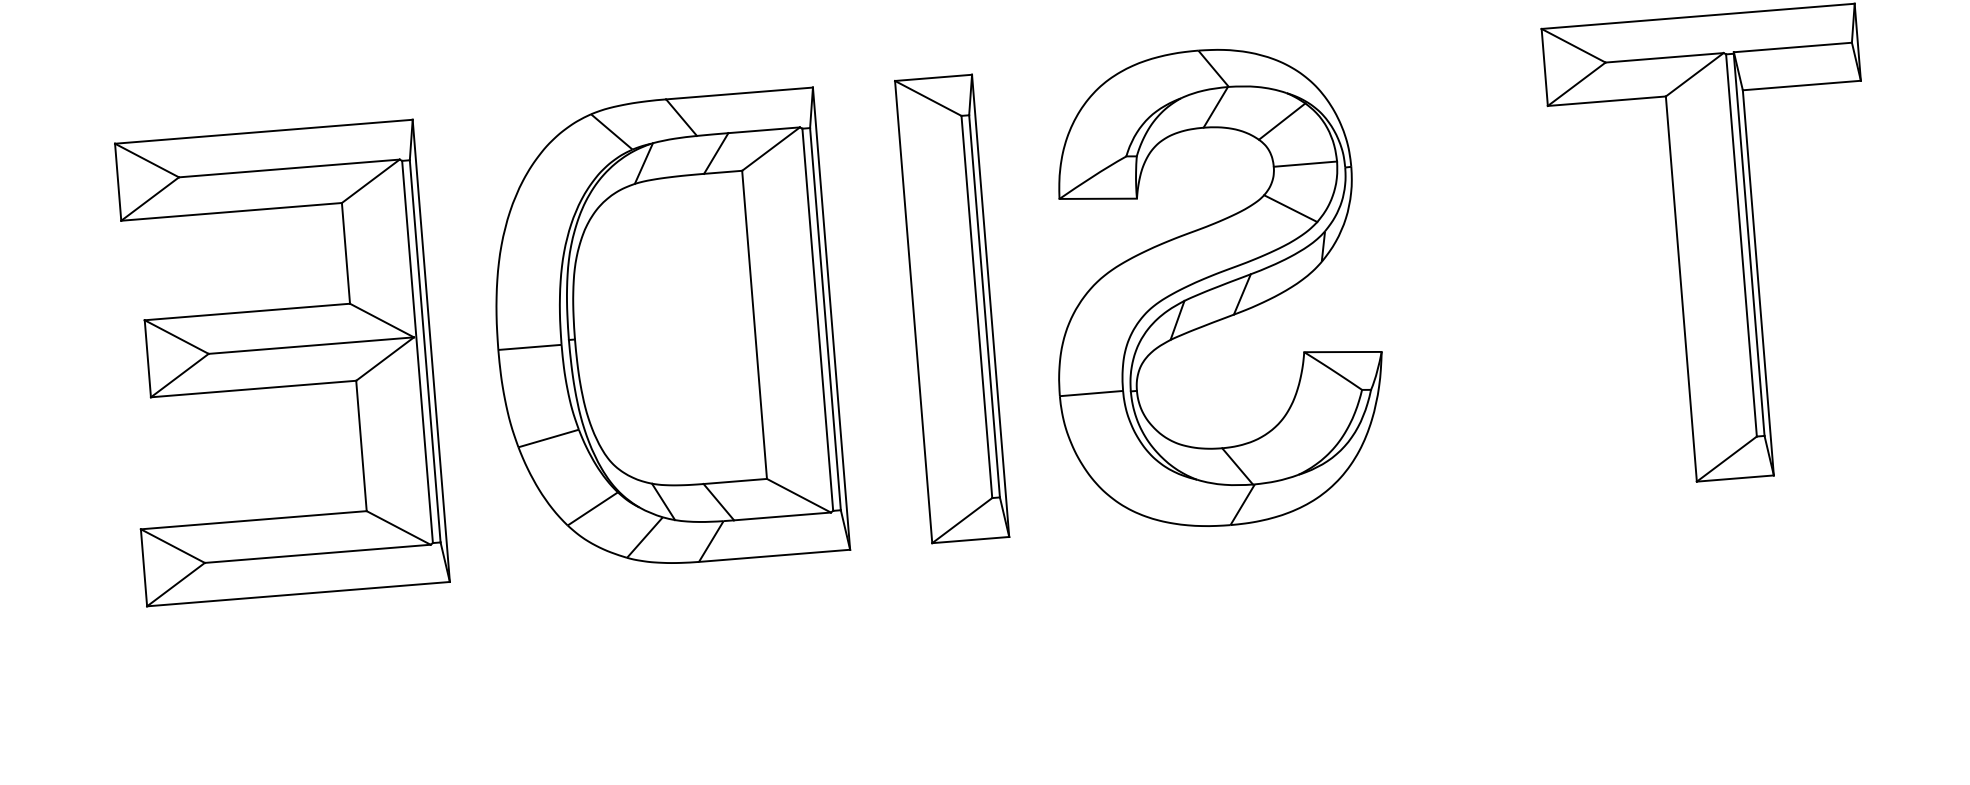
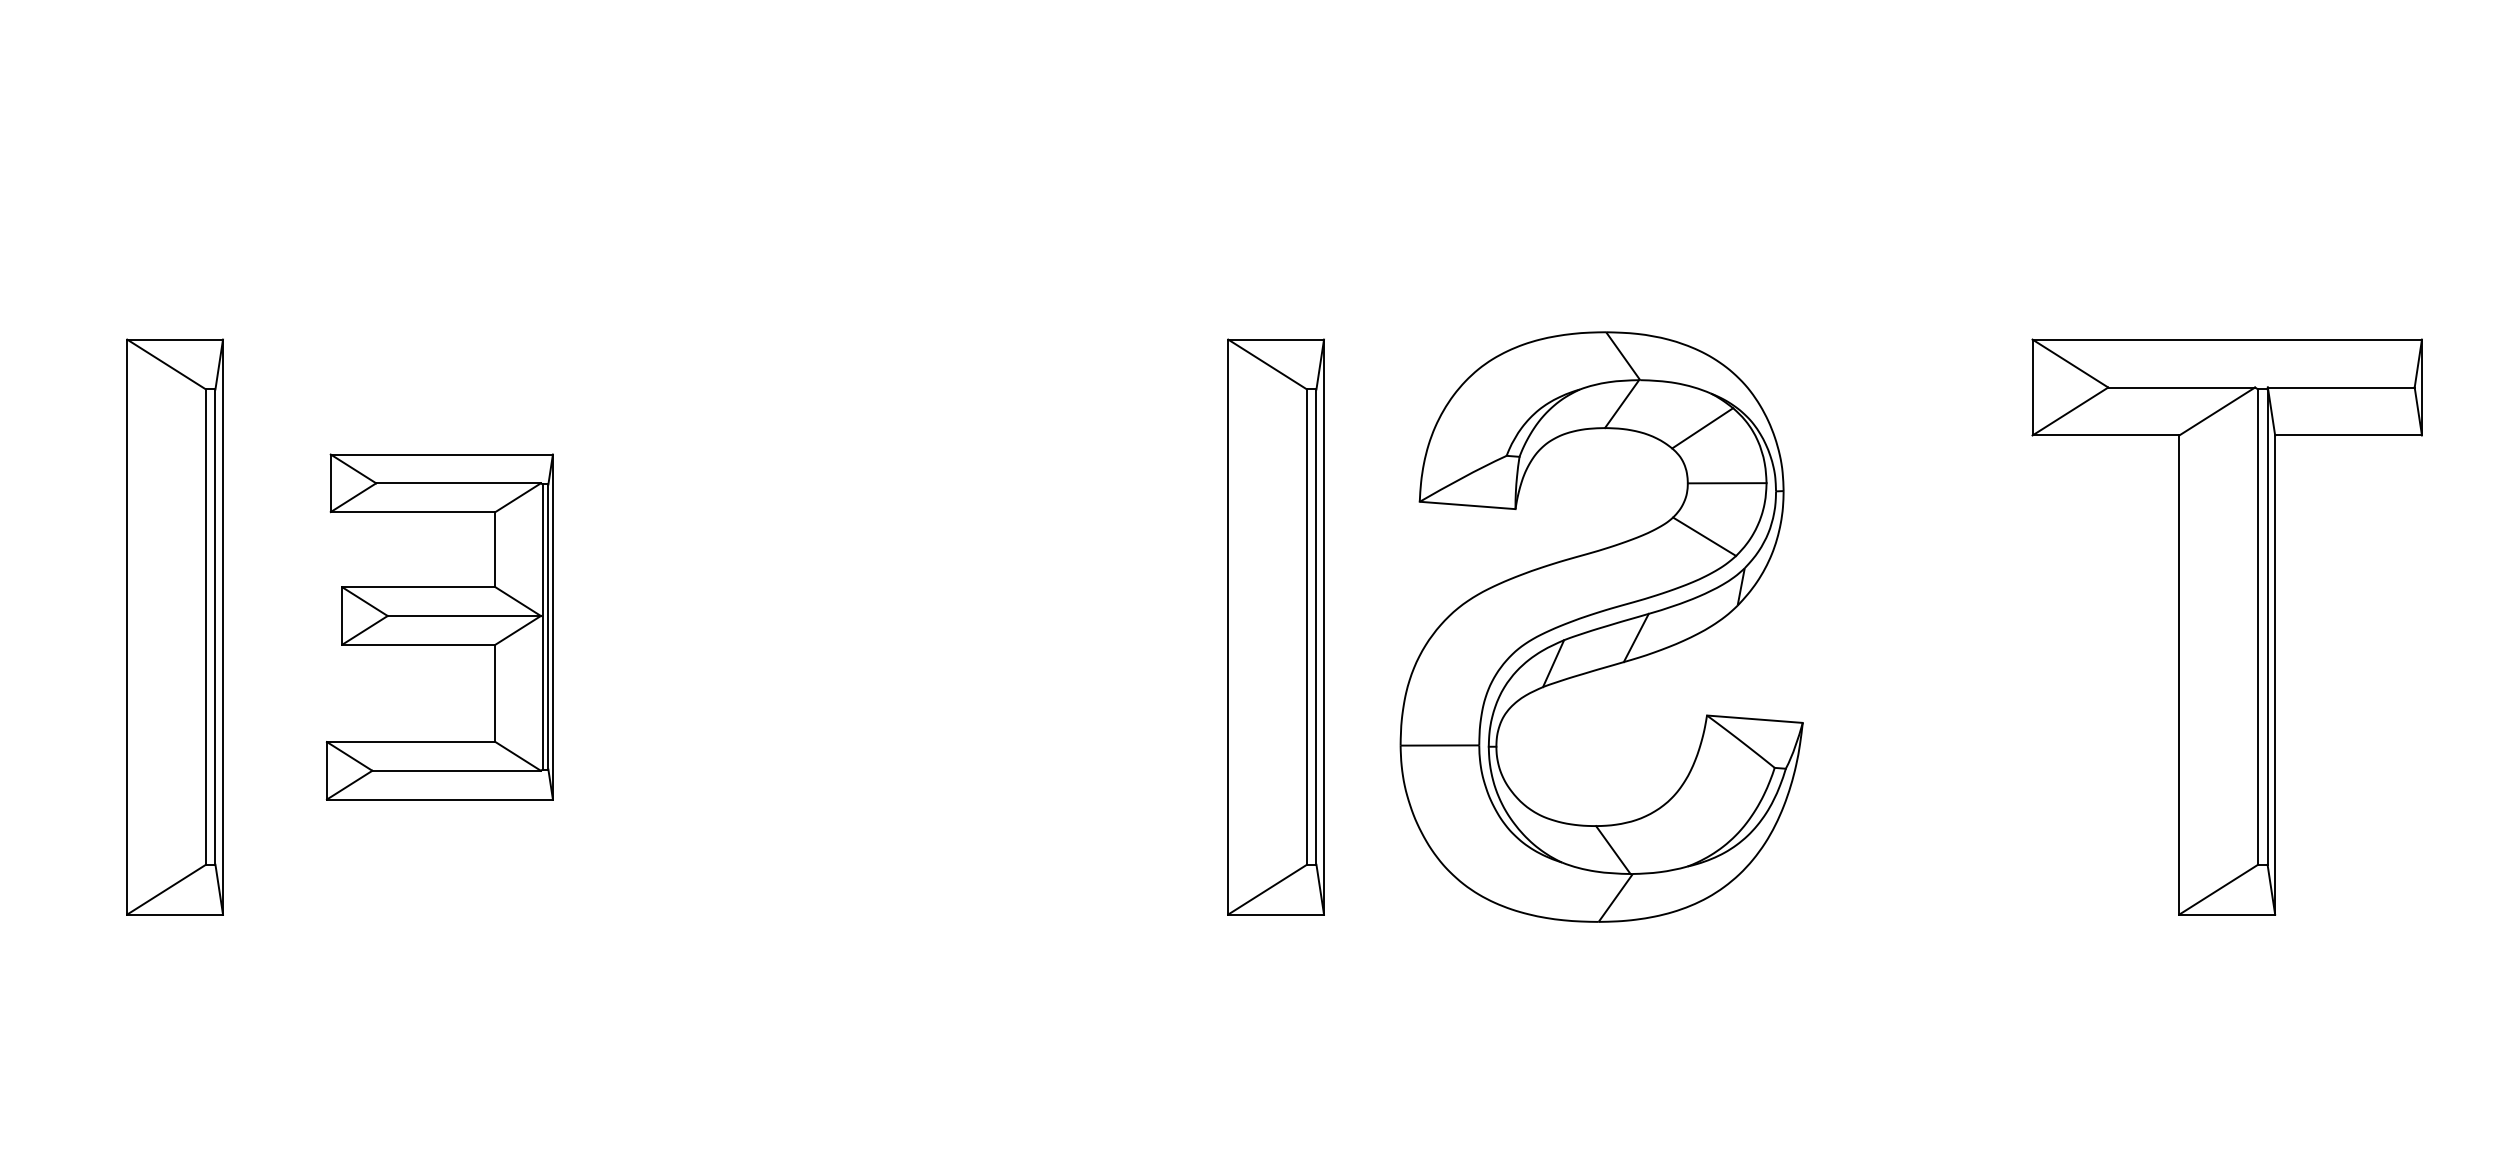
part: (664, 331) -> (918, 626), removed
part: (279, 362) -> (439, 626), size x0.6
part: (66, 379) -> (174, 626), added

